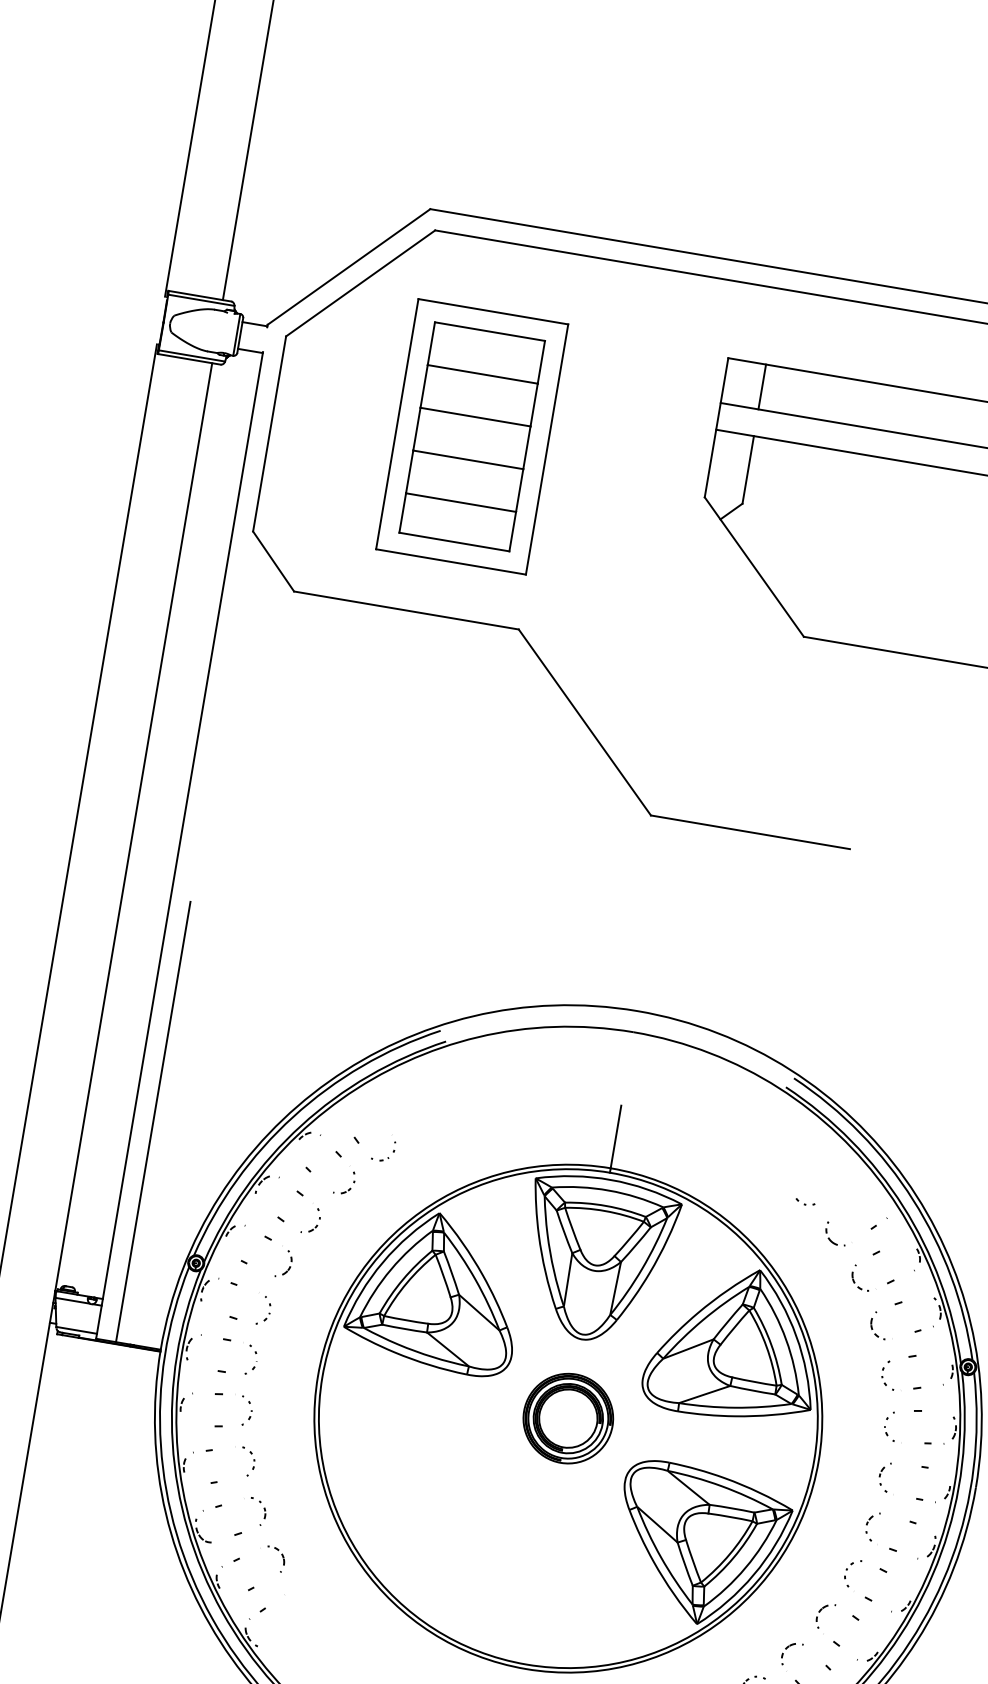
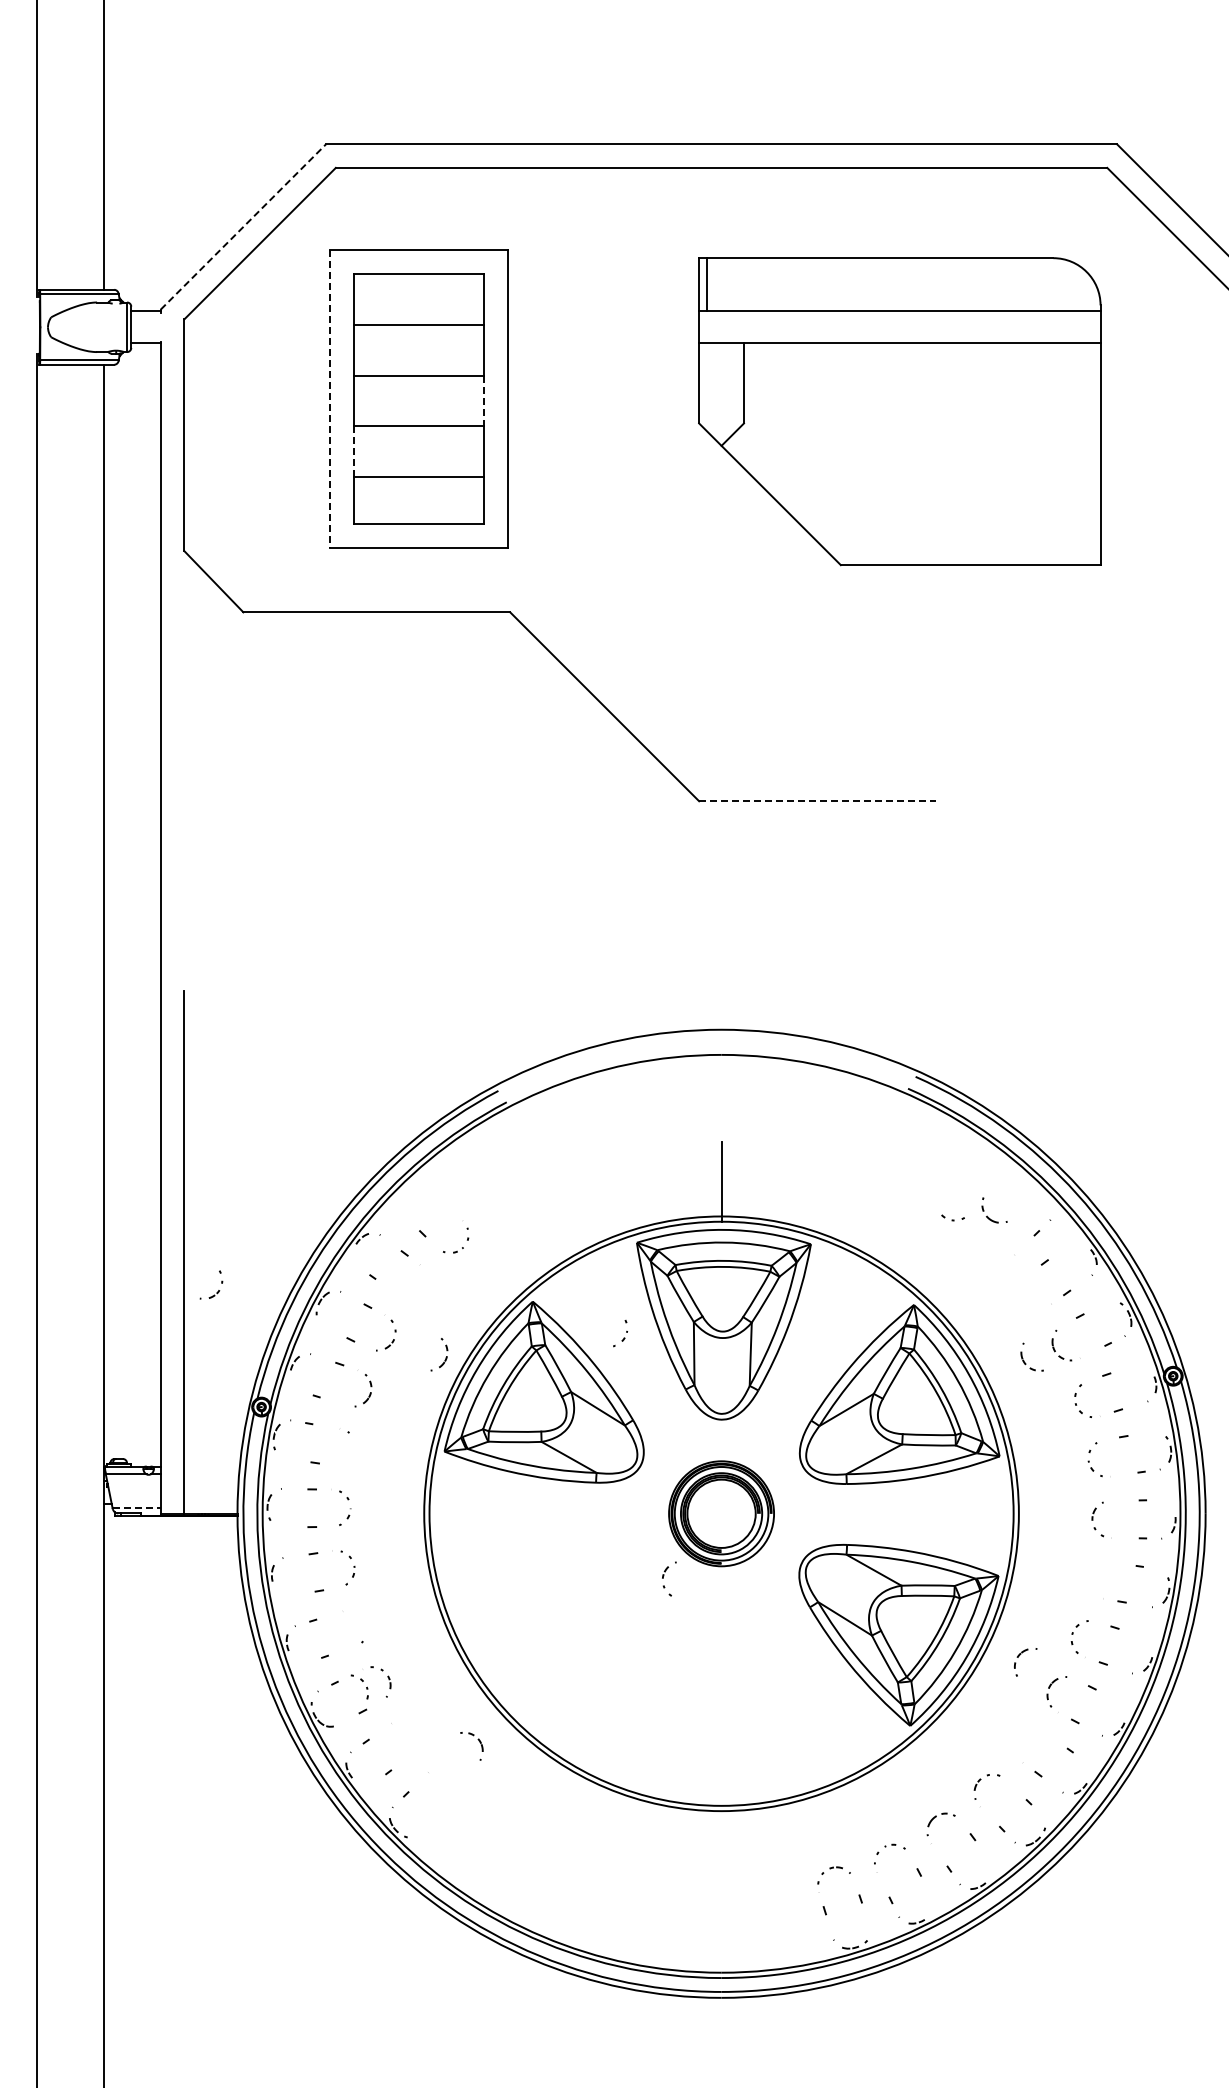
line: (349, 266) -> (243, 226), solid -> dashed
line: (761, 386) -> (706, 284), moved
line: (396, 424) -> (329, 399), solid -> dashed
line: (527, 448) -> (484, 401), solid -> dashed
line: (409, 471) -> (353, 451), solid -> dashed
line: (750, 832) -> (817, 801), solid -> dashed
part: (350, 1188) -> (218, 1290), moved
part: (830, 1238) -> (988, 1216), moved
part: (358, 1247) -> (445, 1357), added
part: (854, 1279) -> (1024, 1360), moved
part: (263, 1314) -> (620, 1333), moved
line: (77, 1330) -> (137, 1507), solid -> dashed
part: (248, 1457) -> (359, 1686), moved
part: (872, 1526) -> (669, 1578), moved
part: (282, 1557) -> (479, 1742), moved
part: (787, 1648) -> (1019, 1656), moved

